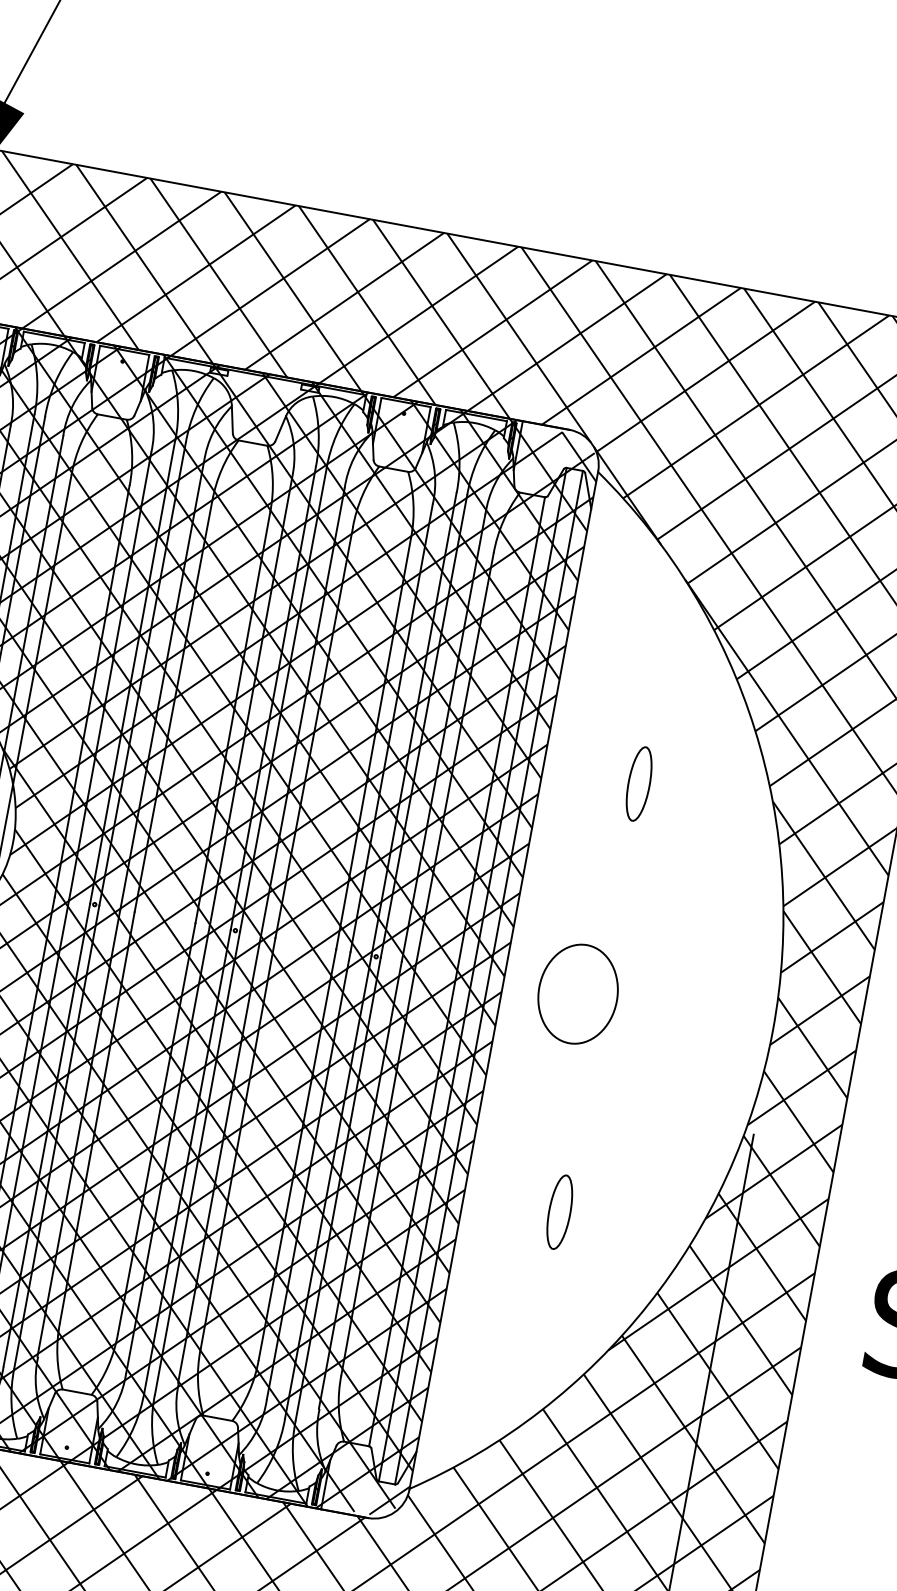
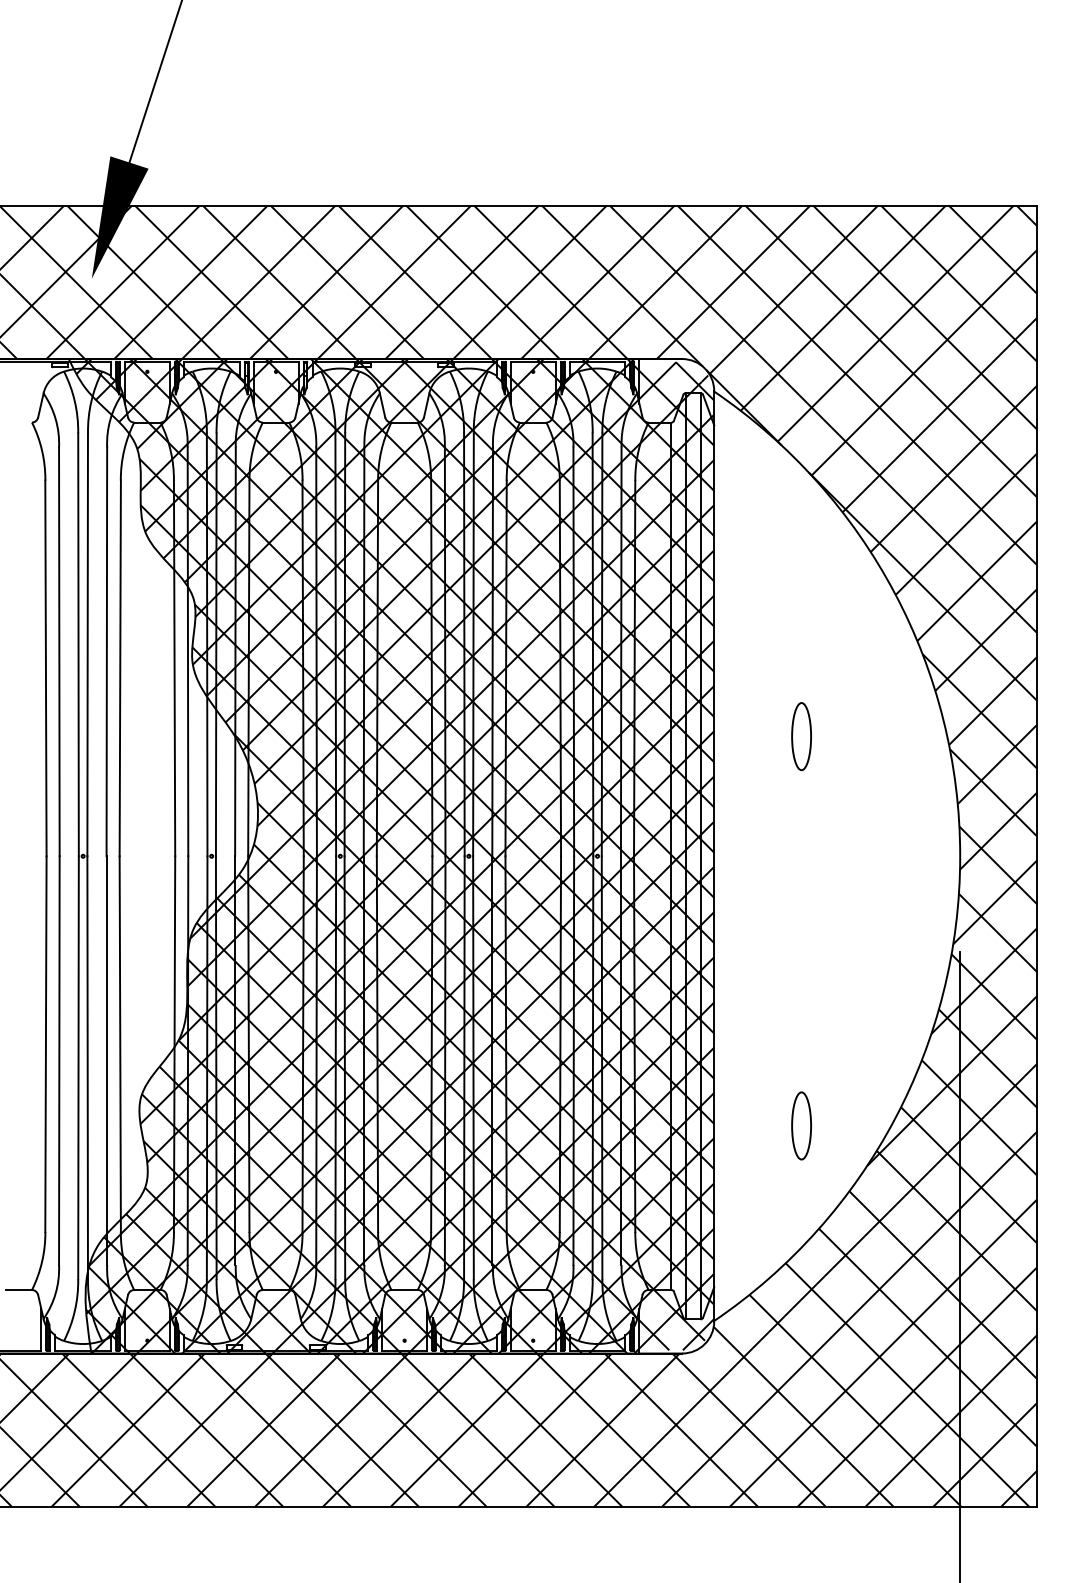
part: (639, 783) -> (801, 736), moved
part: (577, 993) -> (781, 855), removed
part: (559, 1211) -> (801, 1125), moved

